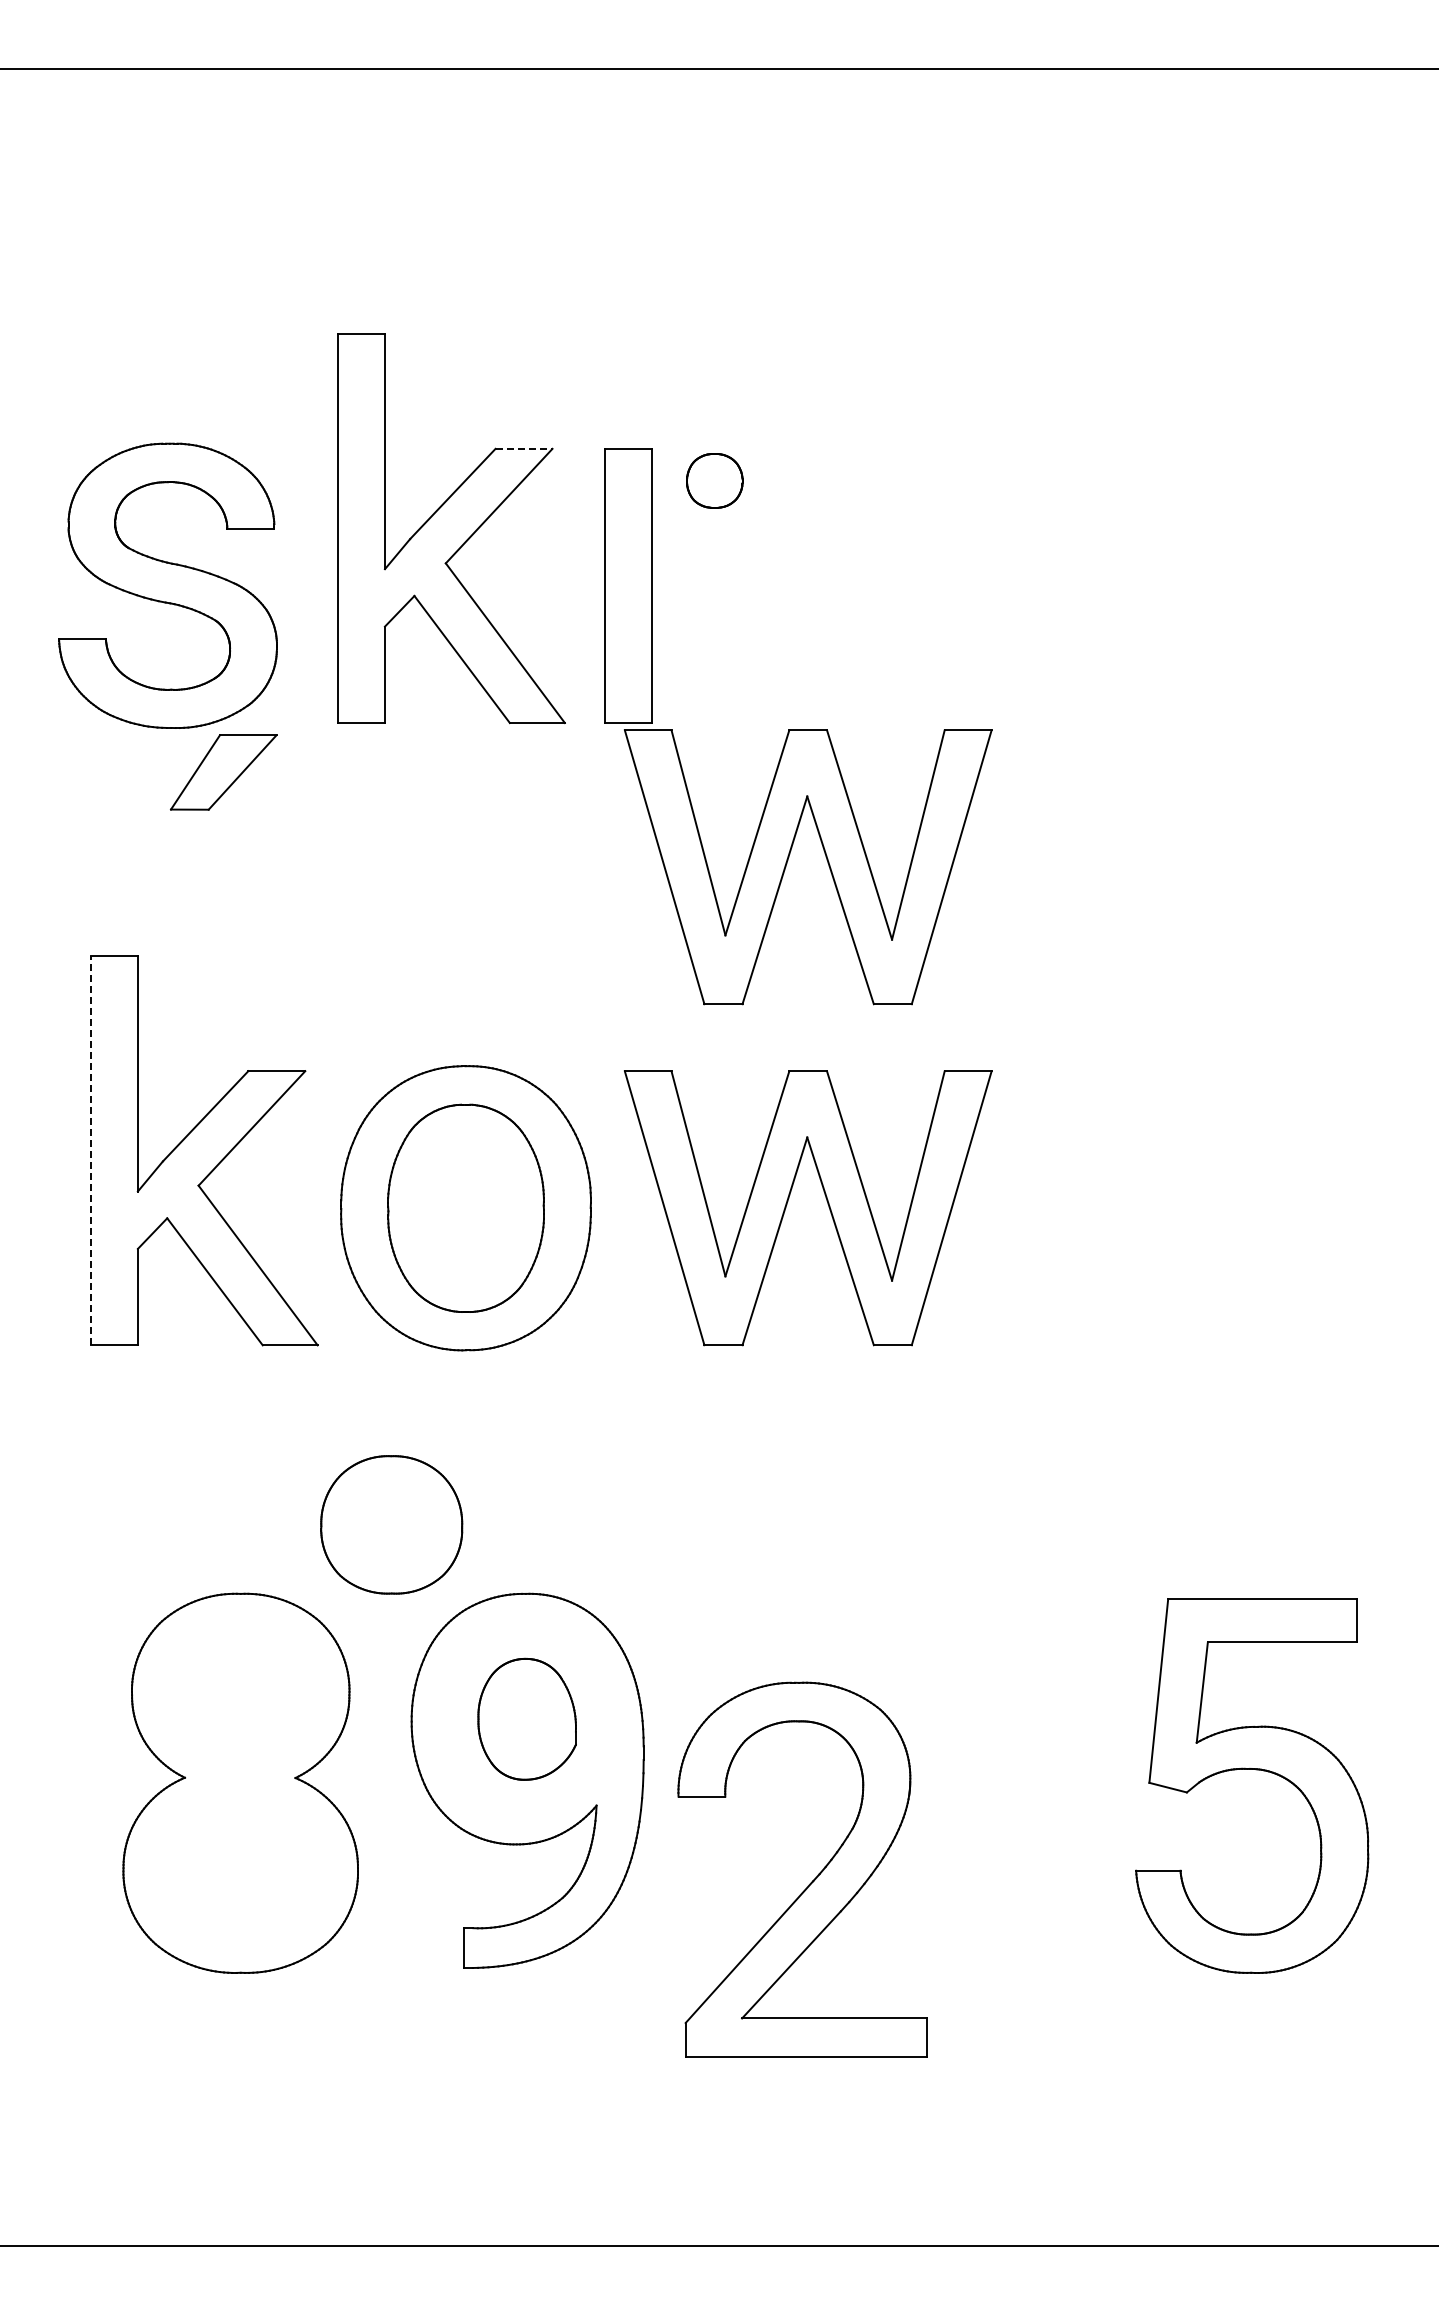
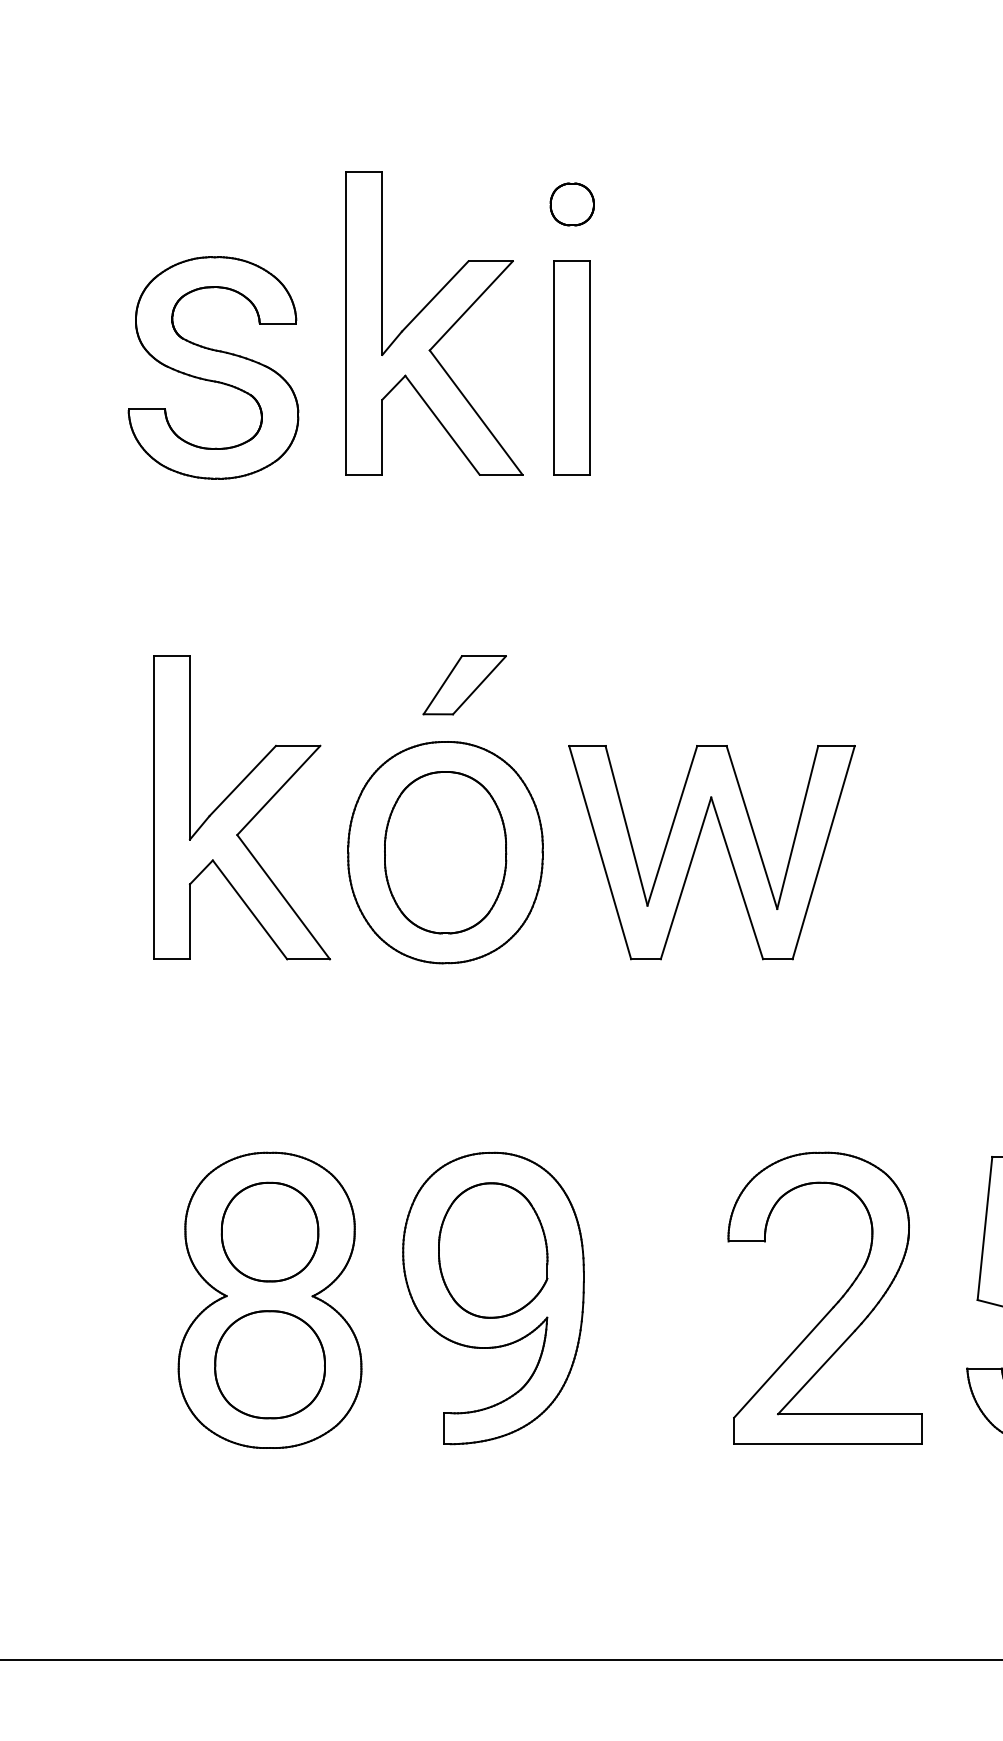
line: (524, 448) -> (491, 260), dashed -> solid
part: (714, 480) -> (572, 204), moved
part: (223, 772) -> (464, 685), moved
part: (826, 860) -> (726, 581), removed
line: (91, 1150) -> (153, 807), dashed -> solid
part: (391, 1524) -> (269, 1364), moved
part: (240, 1695) -> (269, 1232), added
part: (526, 1719) -> (492, 1250), size x1.43
part: (813, 1879) -> (833, 1306), moved

